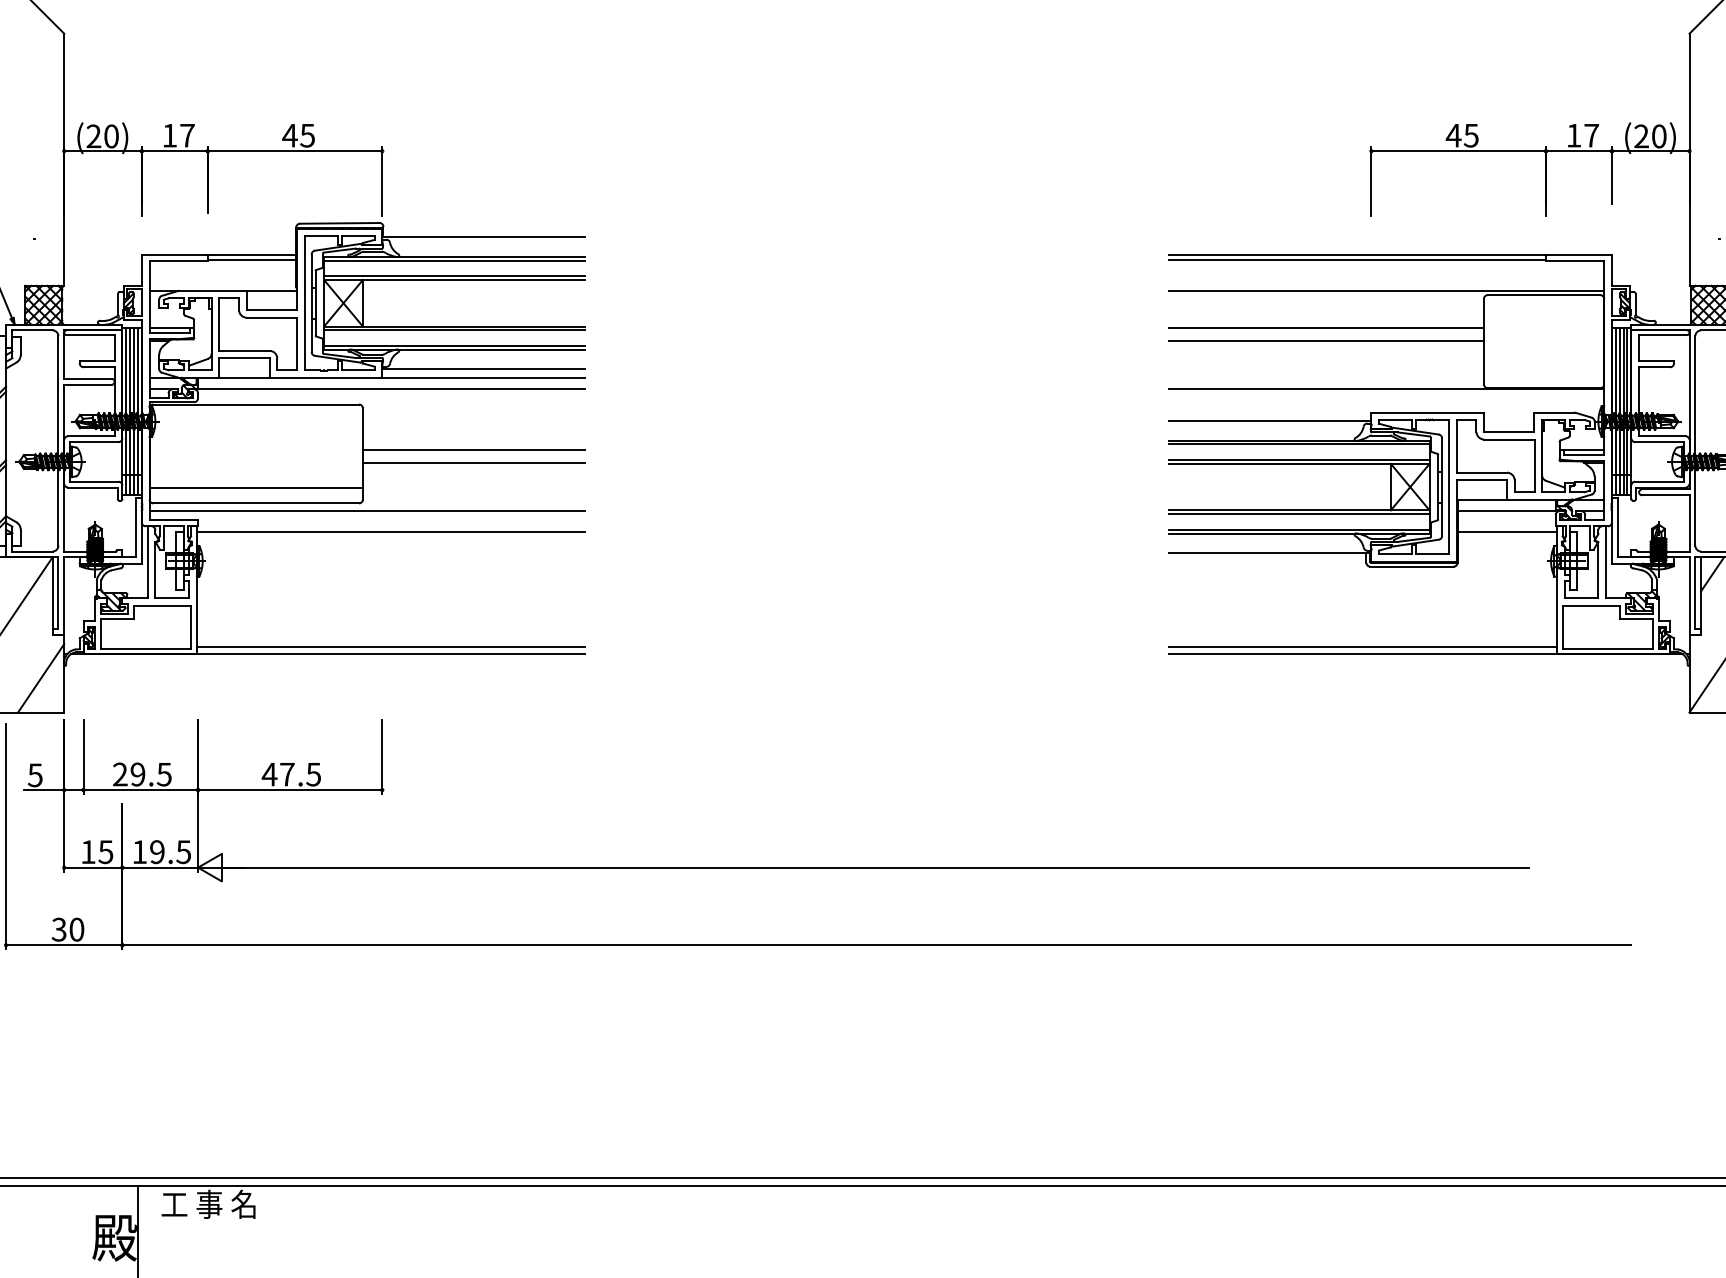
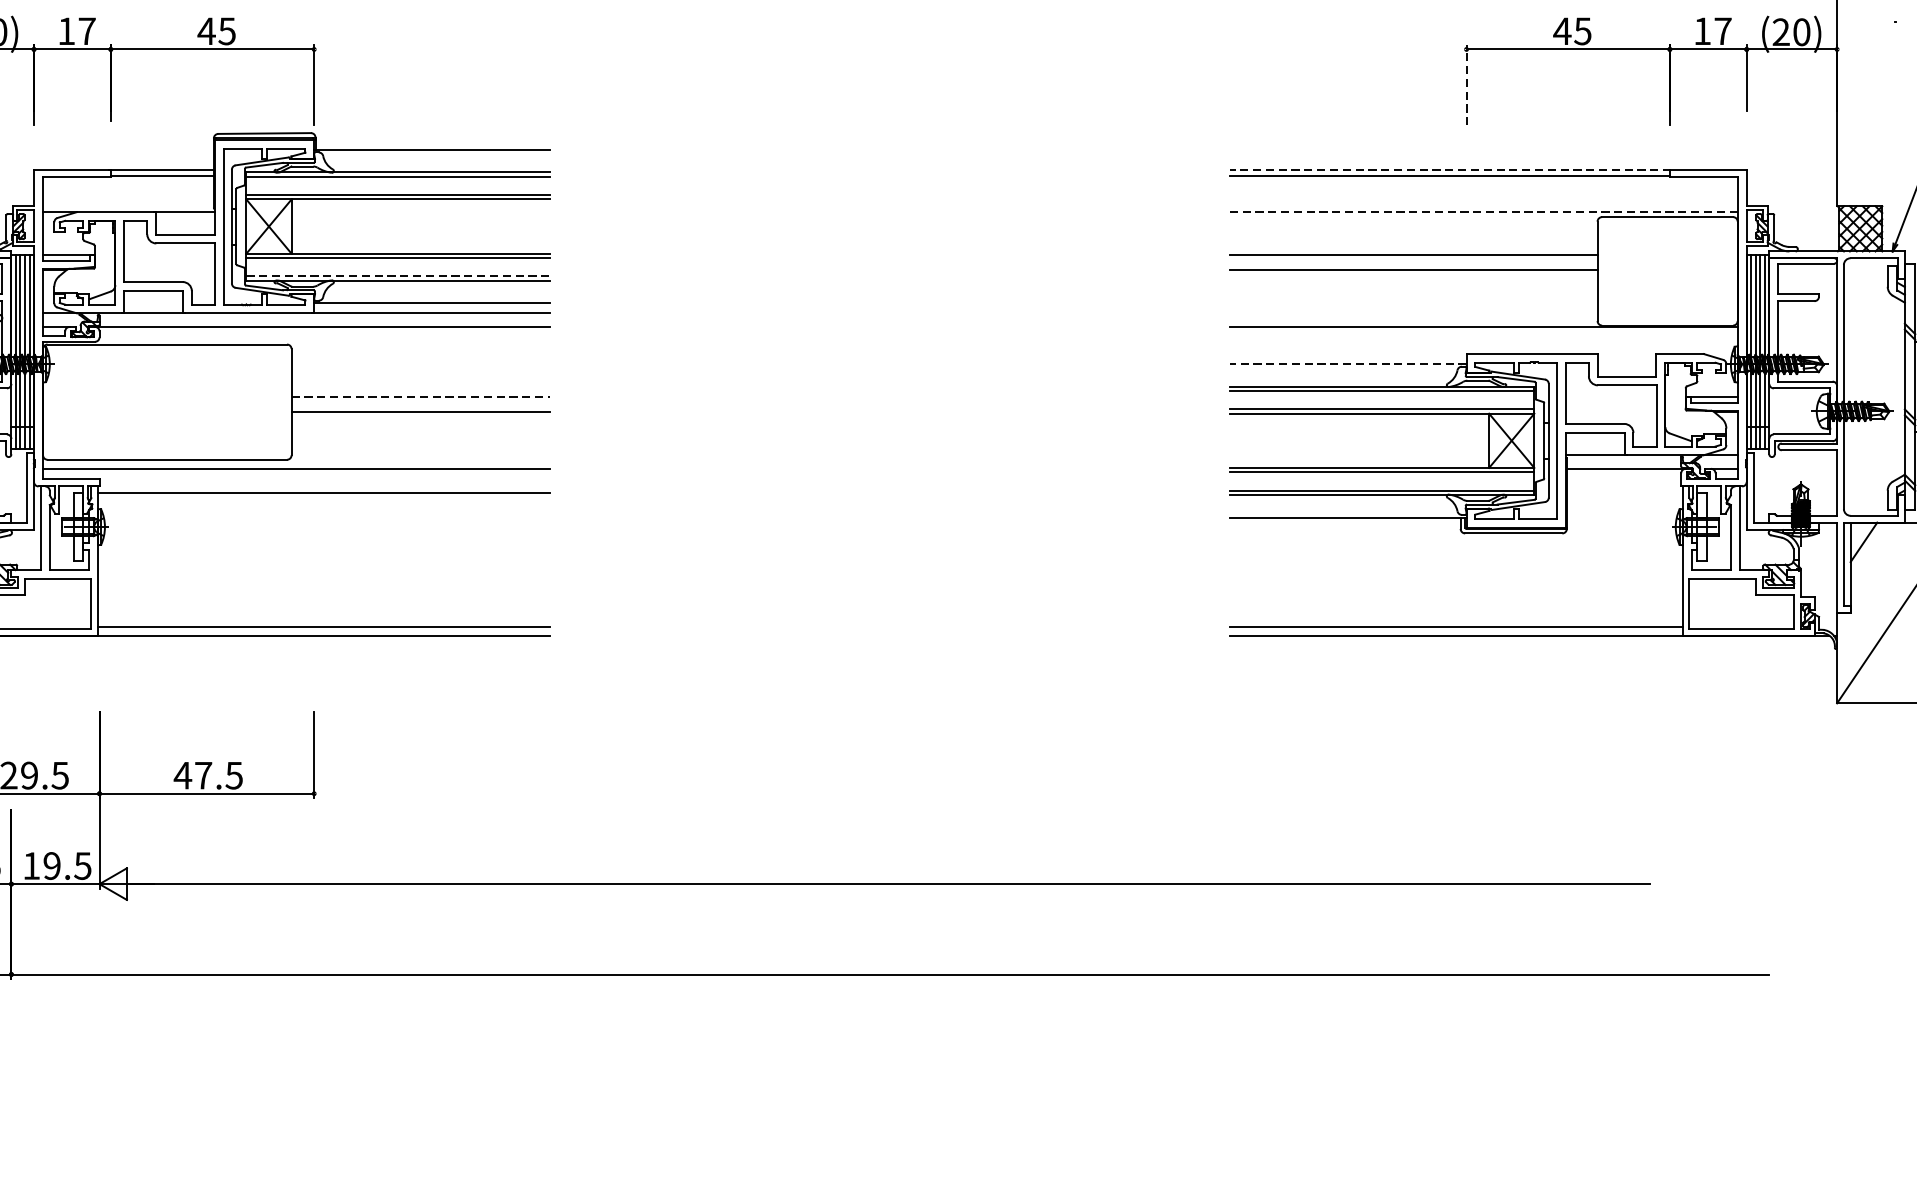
line: (1371, 181) -> (1466, 84), solid -> dashed
line: (1357, 254) -> (1450, 169), solid -> dashed
line: (1386, 290) -> (1484, 211), solid -> dashed
line: (455, 345) -> (399, 275), solid -> dashed
line: (1269, 421) -> (1347, 364), solid -> dashed
line: (474, 449) -> (421, 396), solid -> dashed
line: (255, 487) -> (166, 441), removed
line: (1506, 532) -> (1623, 493), removed

